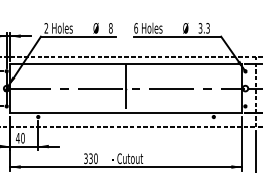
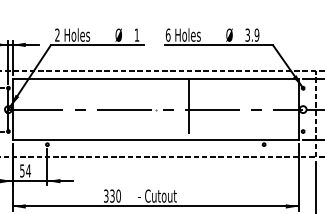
text: (110, 28) -> (136, 35), 8 -> 1
text: (207, 28) -> (256, 35), 3.3 -> 3.9
line: (126, 88) -> (189, 109), moved
text: (19, 138) -> (24, 171), 40 -> 54

